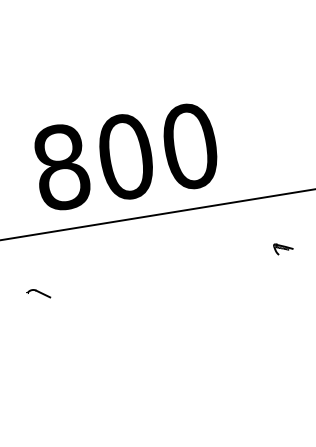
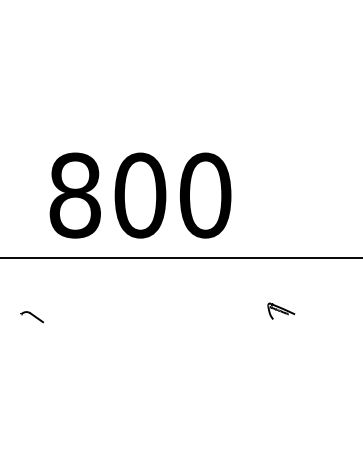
part: (283, 247) -> (281, 310), size x1.43

